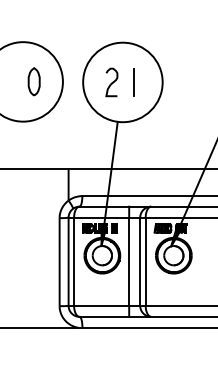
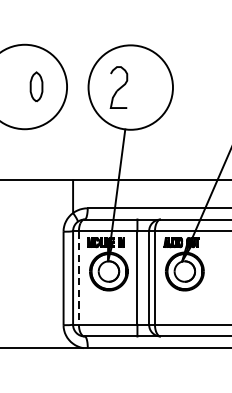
part: (111, 82) -> (118, 87), size x1.4
line: (133, 82) -> (142, 87), removed
line: (74, 262) -> (79, 278), solid -> dashed

